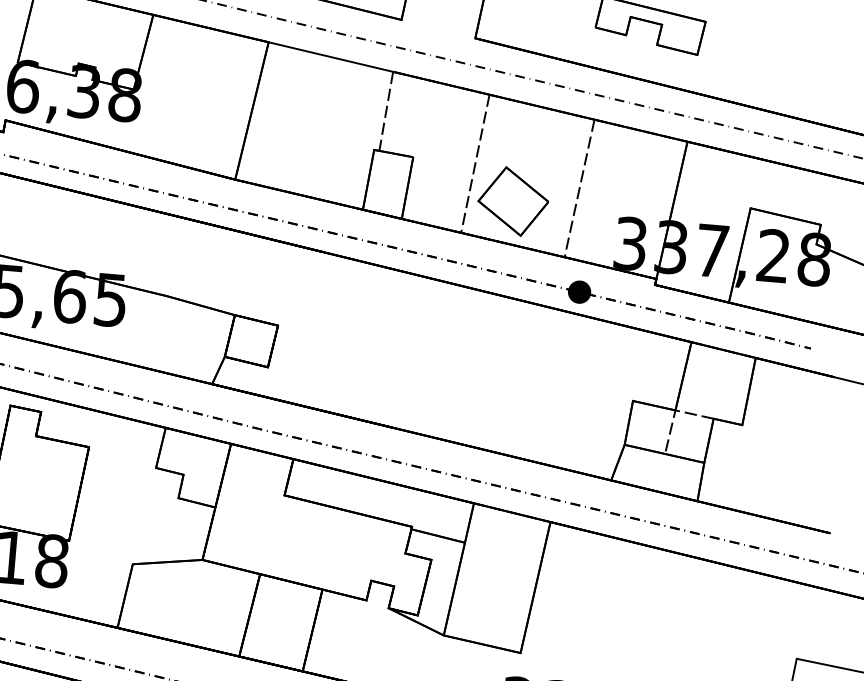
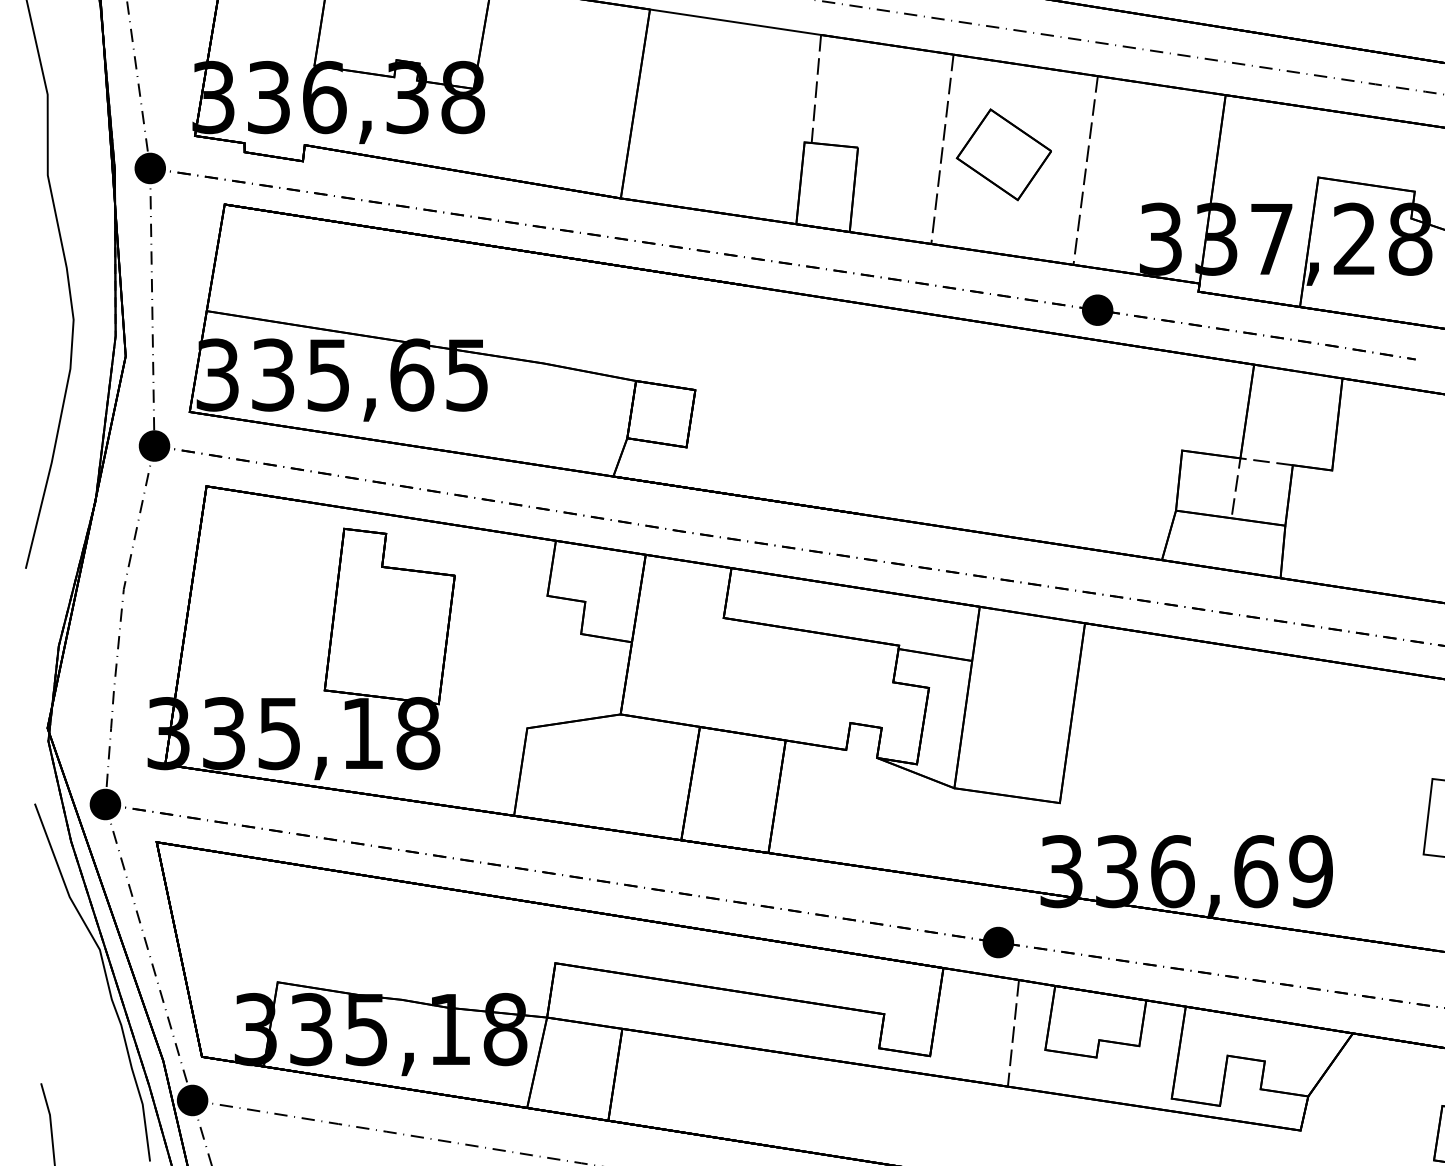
part: (513, 201) -> (1003, 154), moved

